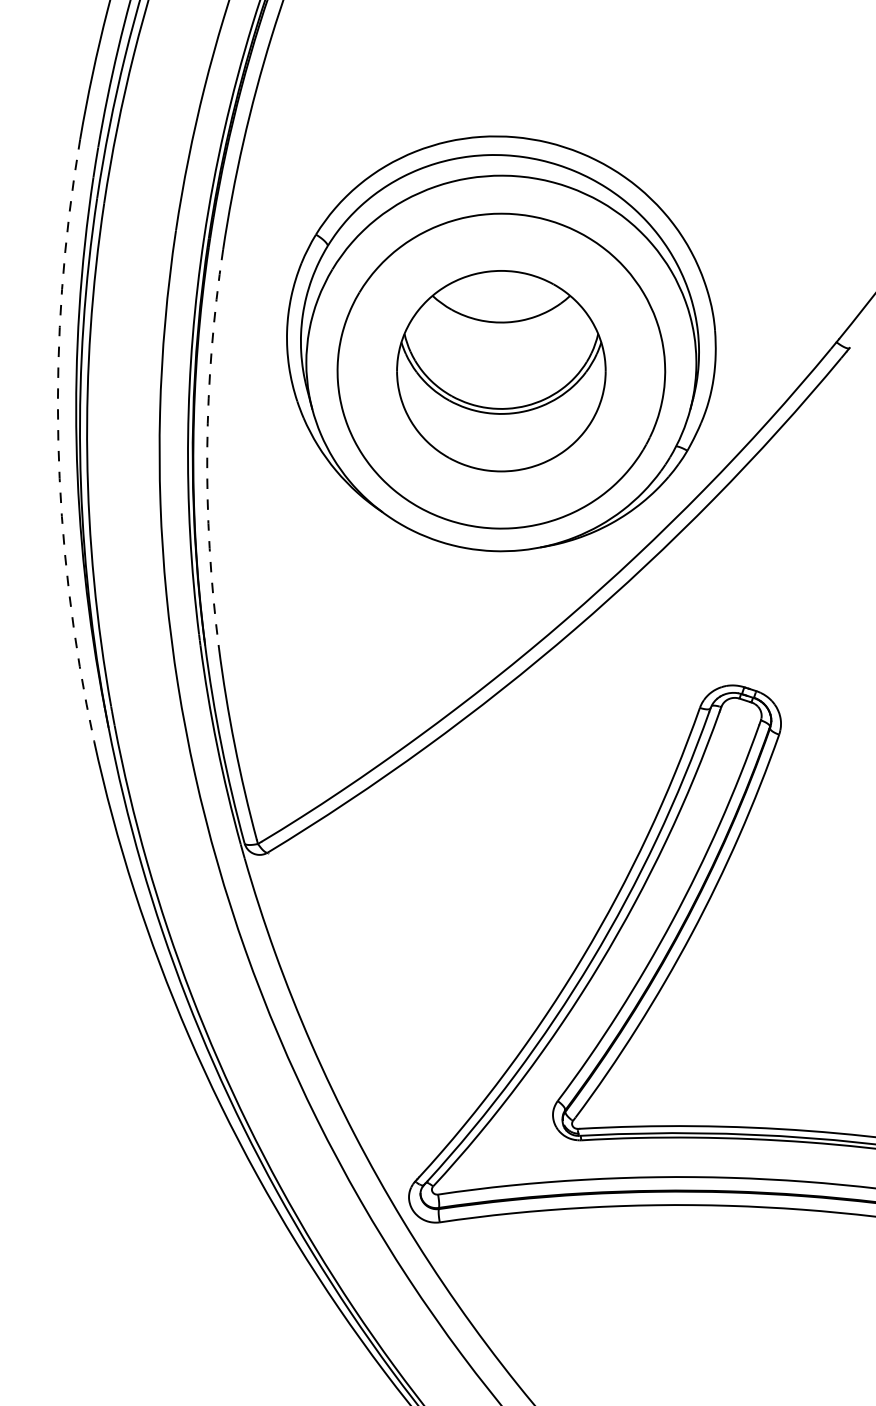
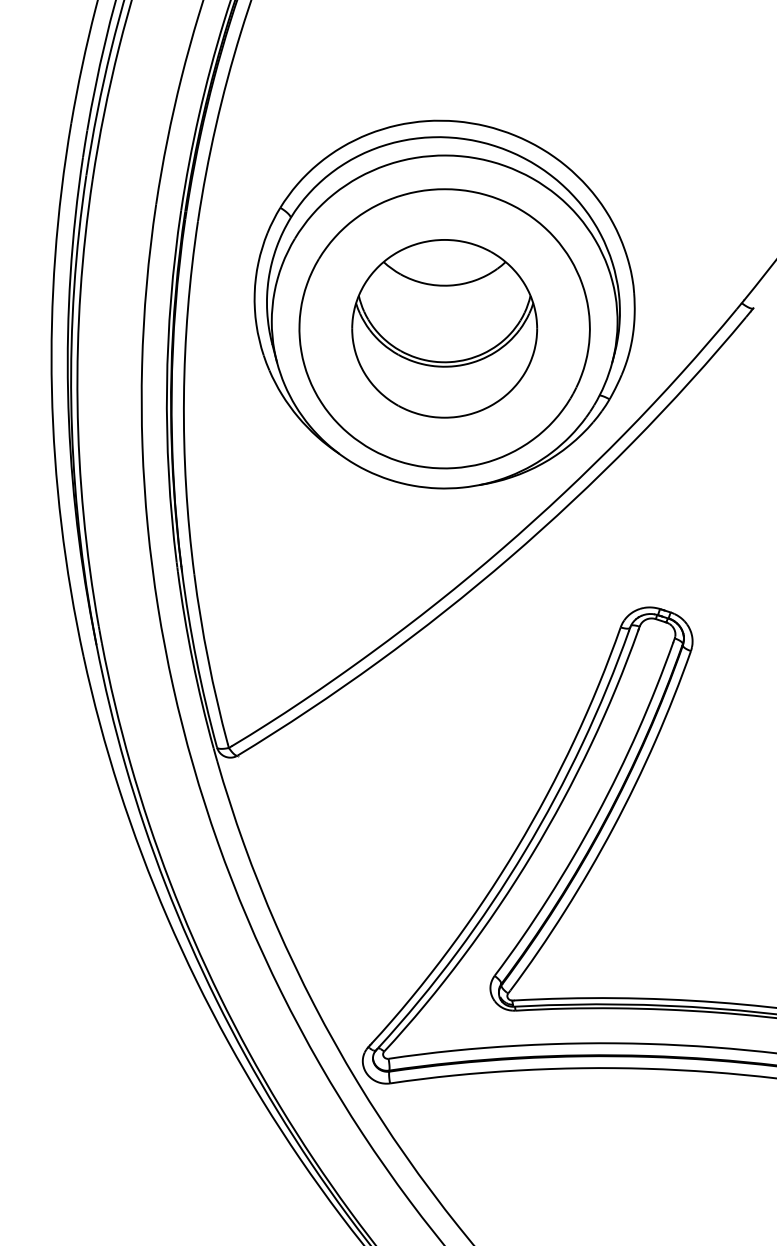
arc: (57, 440) -> (51, 390), dashed -> solid
arc: (206, 448) -> (183, 397), dashed -> solid

